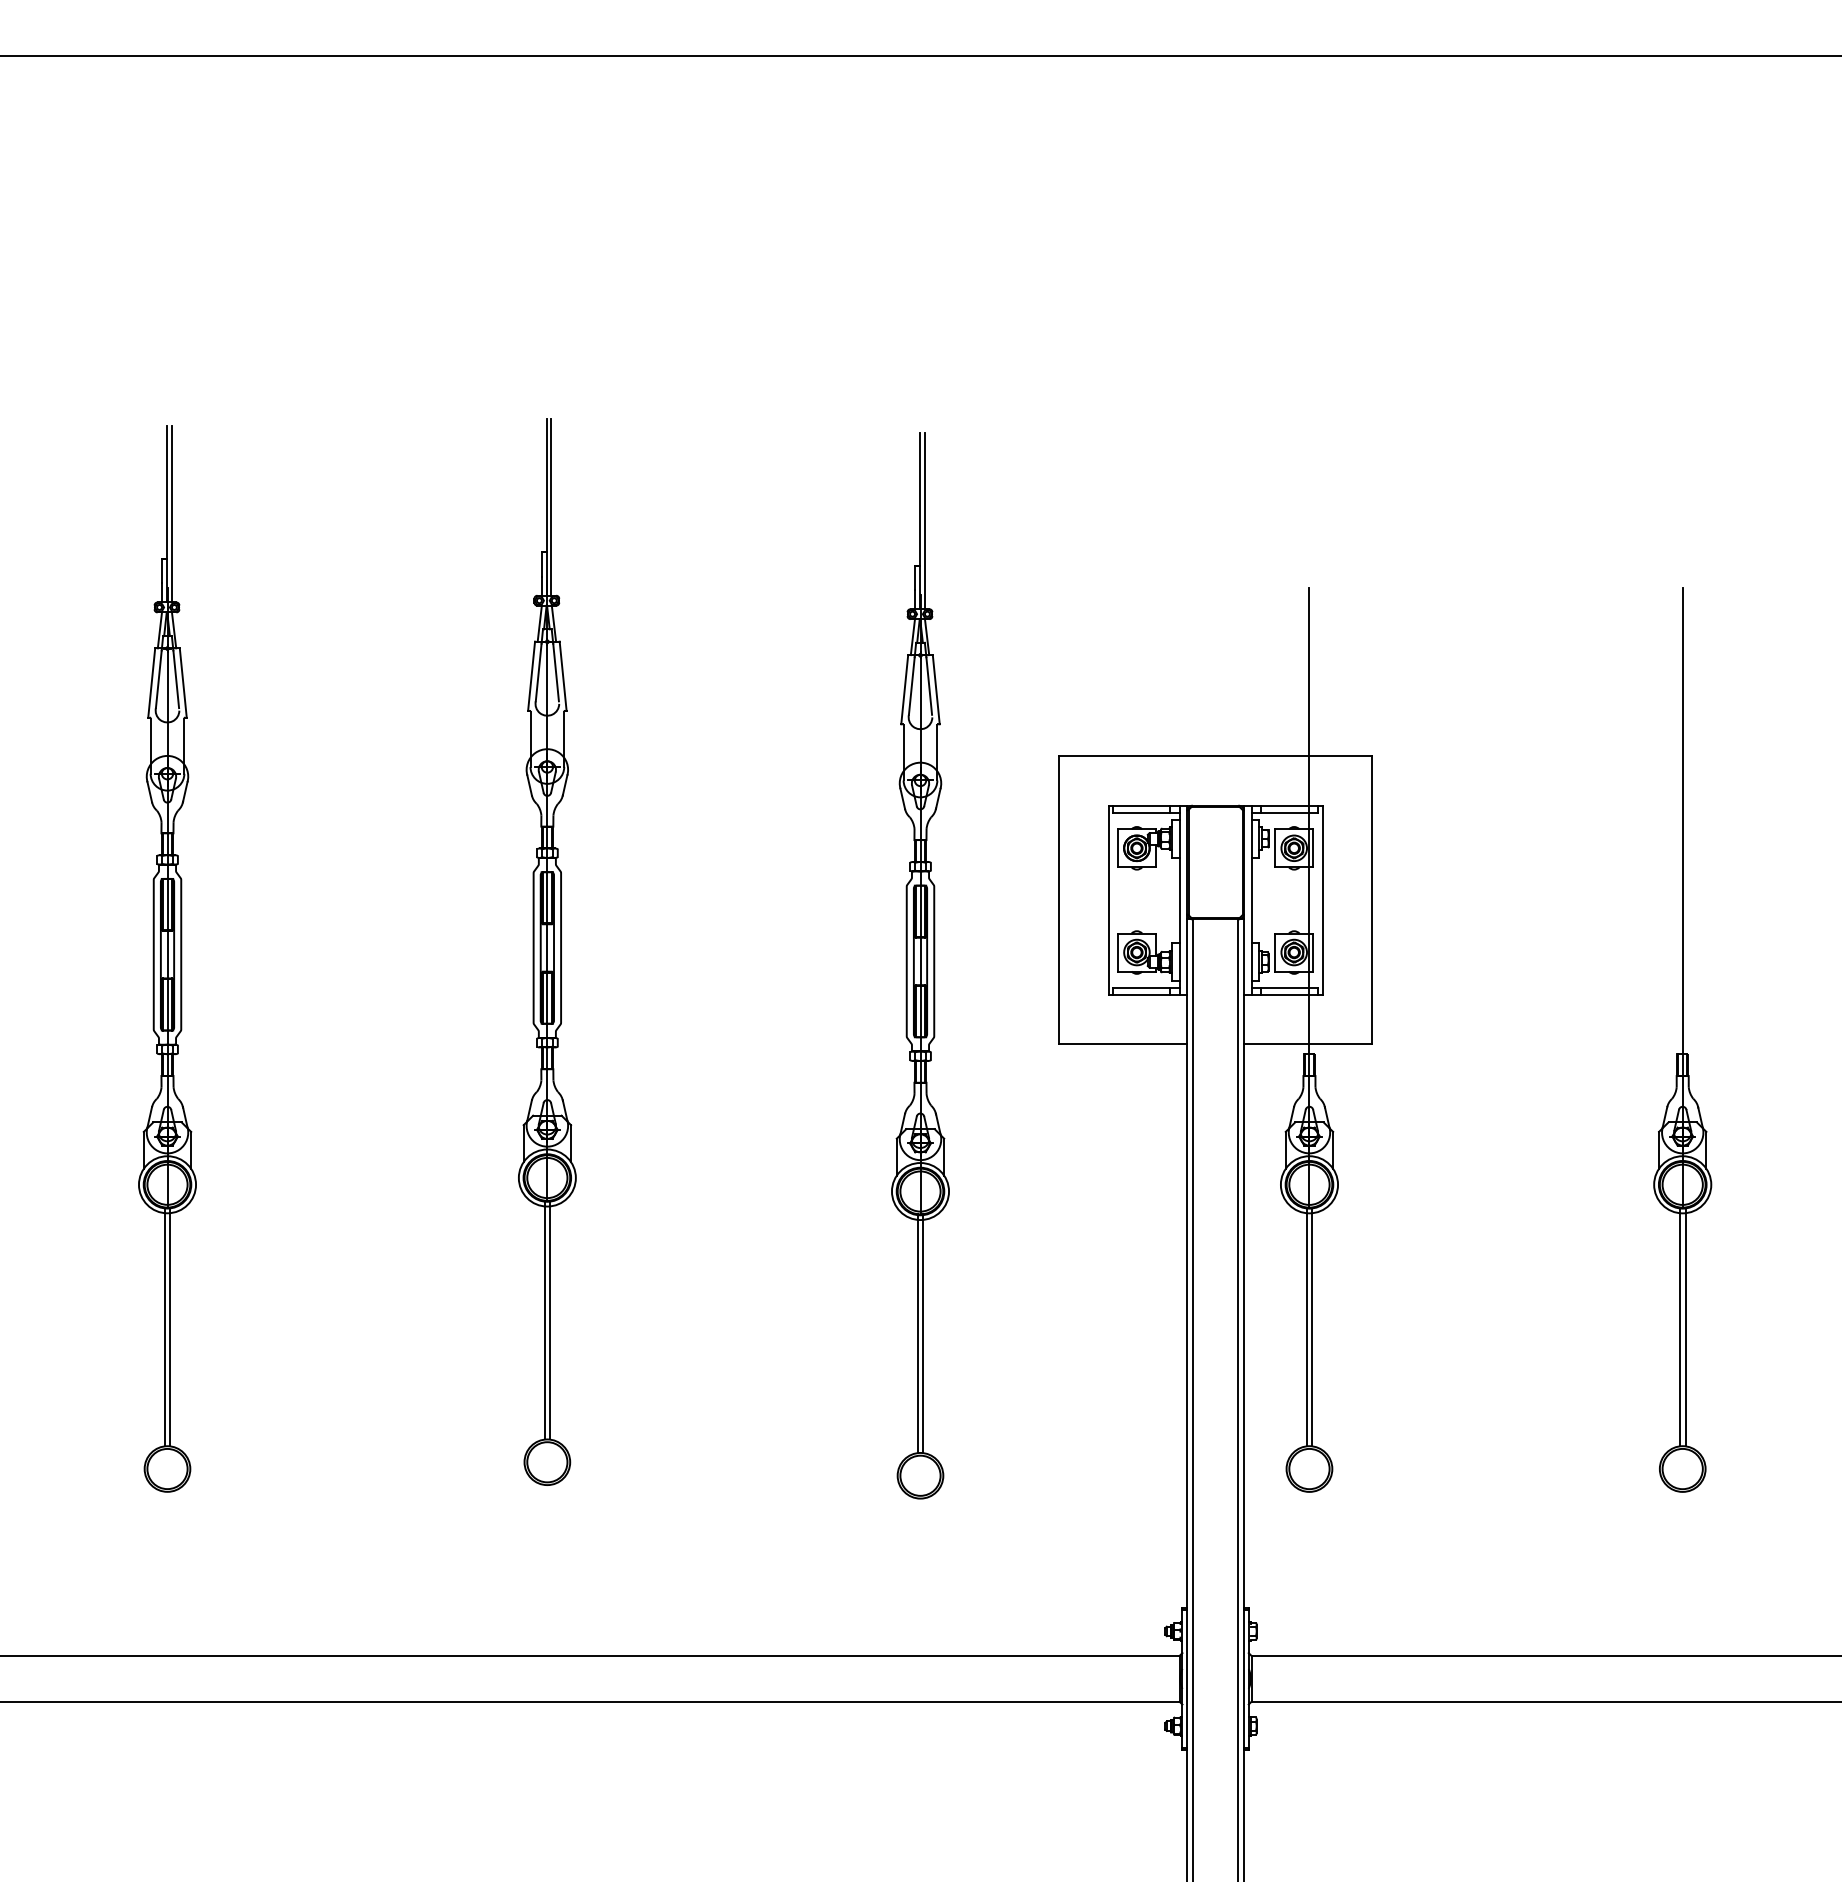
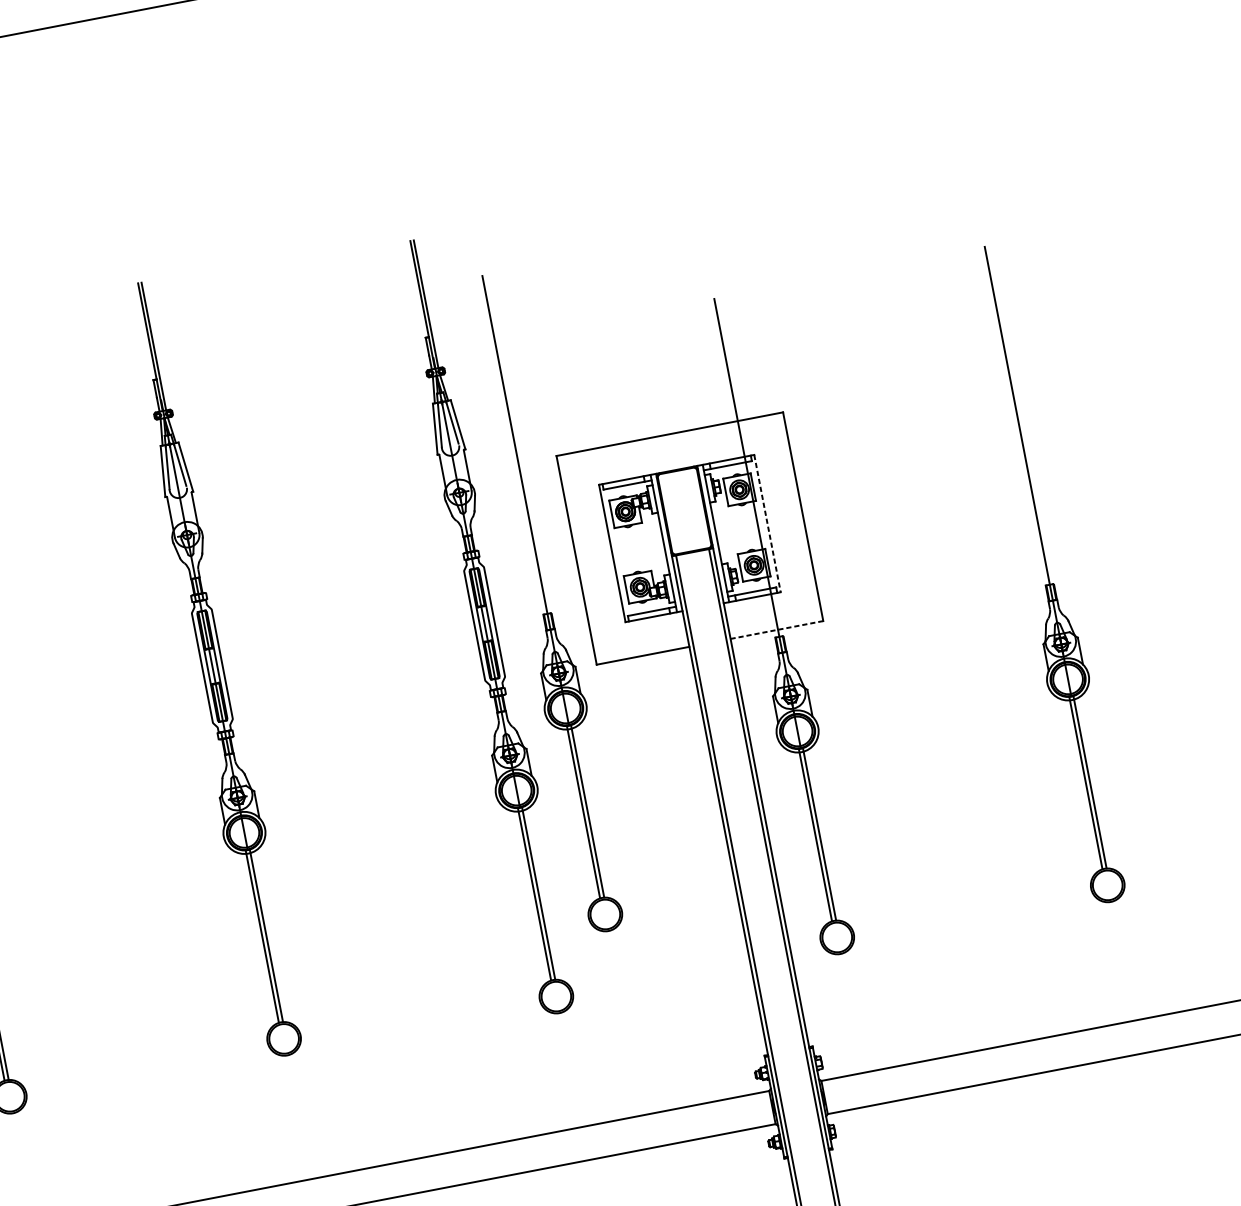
line: (1322, 900) -> (767, 523), solid -> dashed
part: (1006, 949) -> (545, 603), added
line: (1307, 1044) -> (776, 630), solid -> dashed

